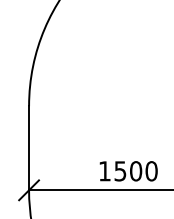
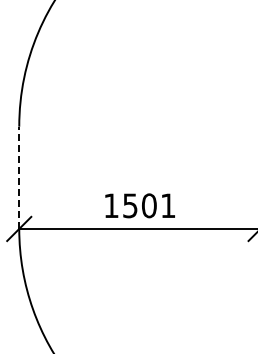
line: (29, 147) -> (19, 177), solid -> dashed
text: (150, 171) -> (167, 205), 1500 -> 1501

